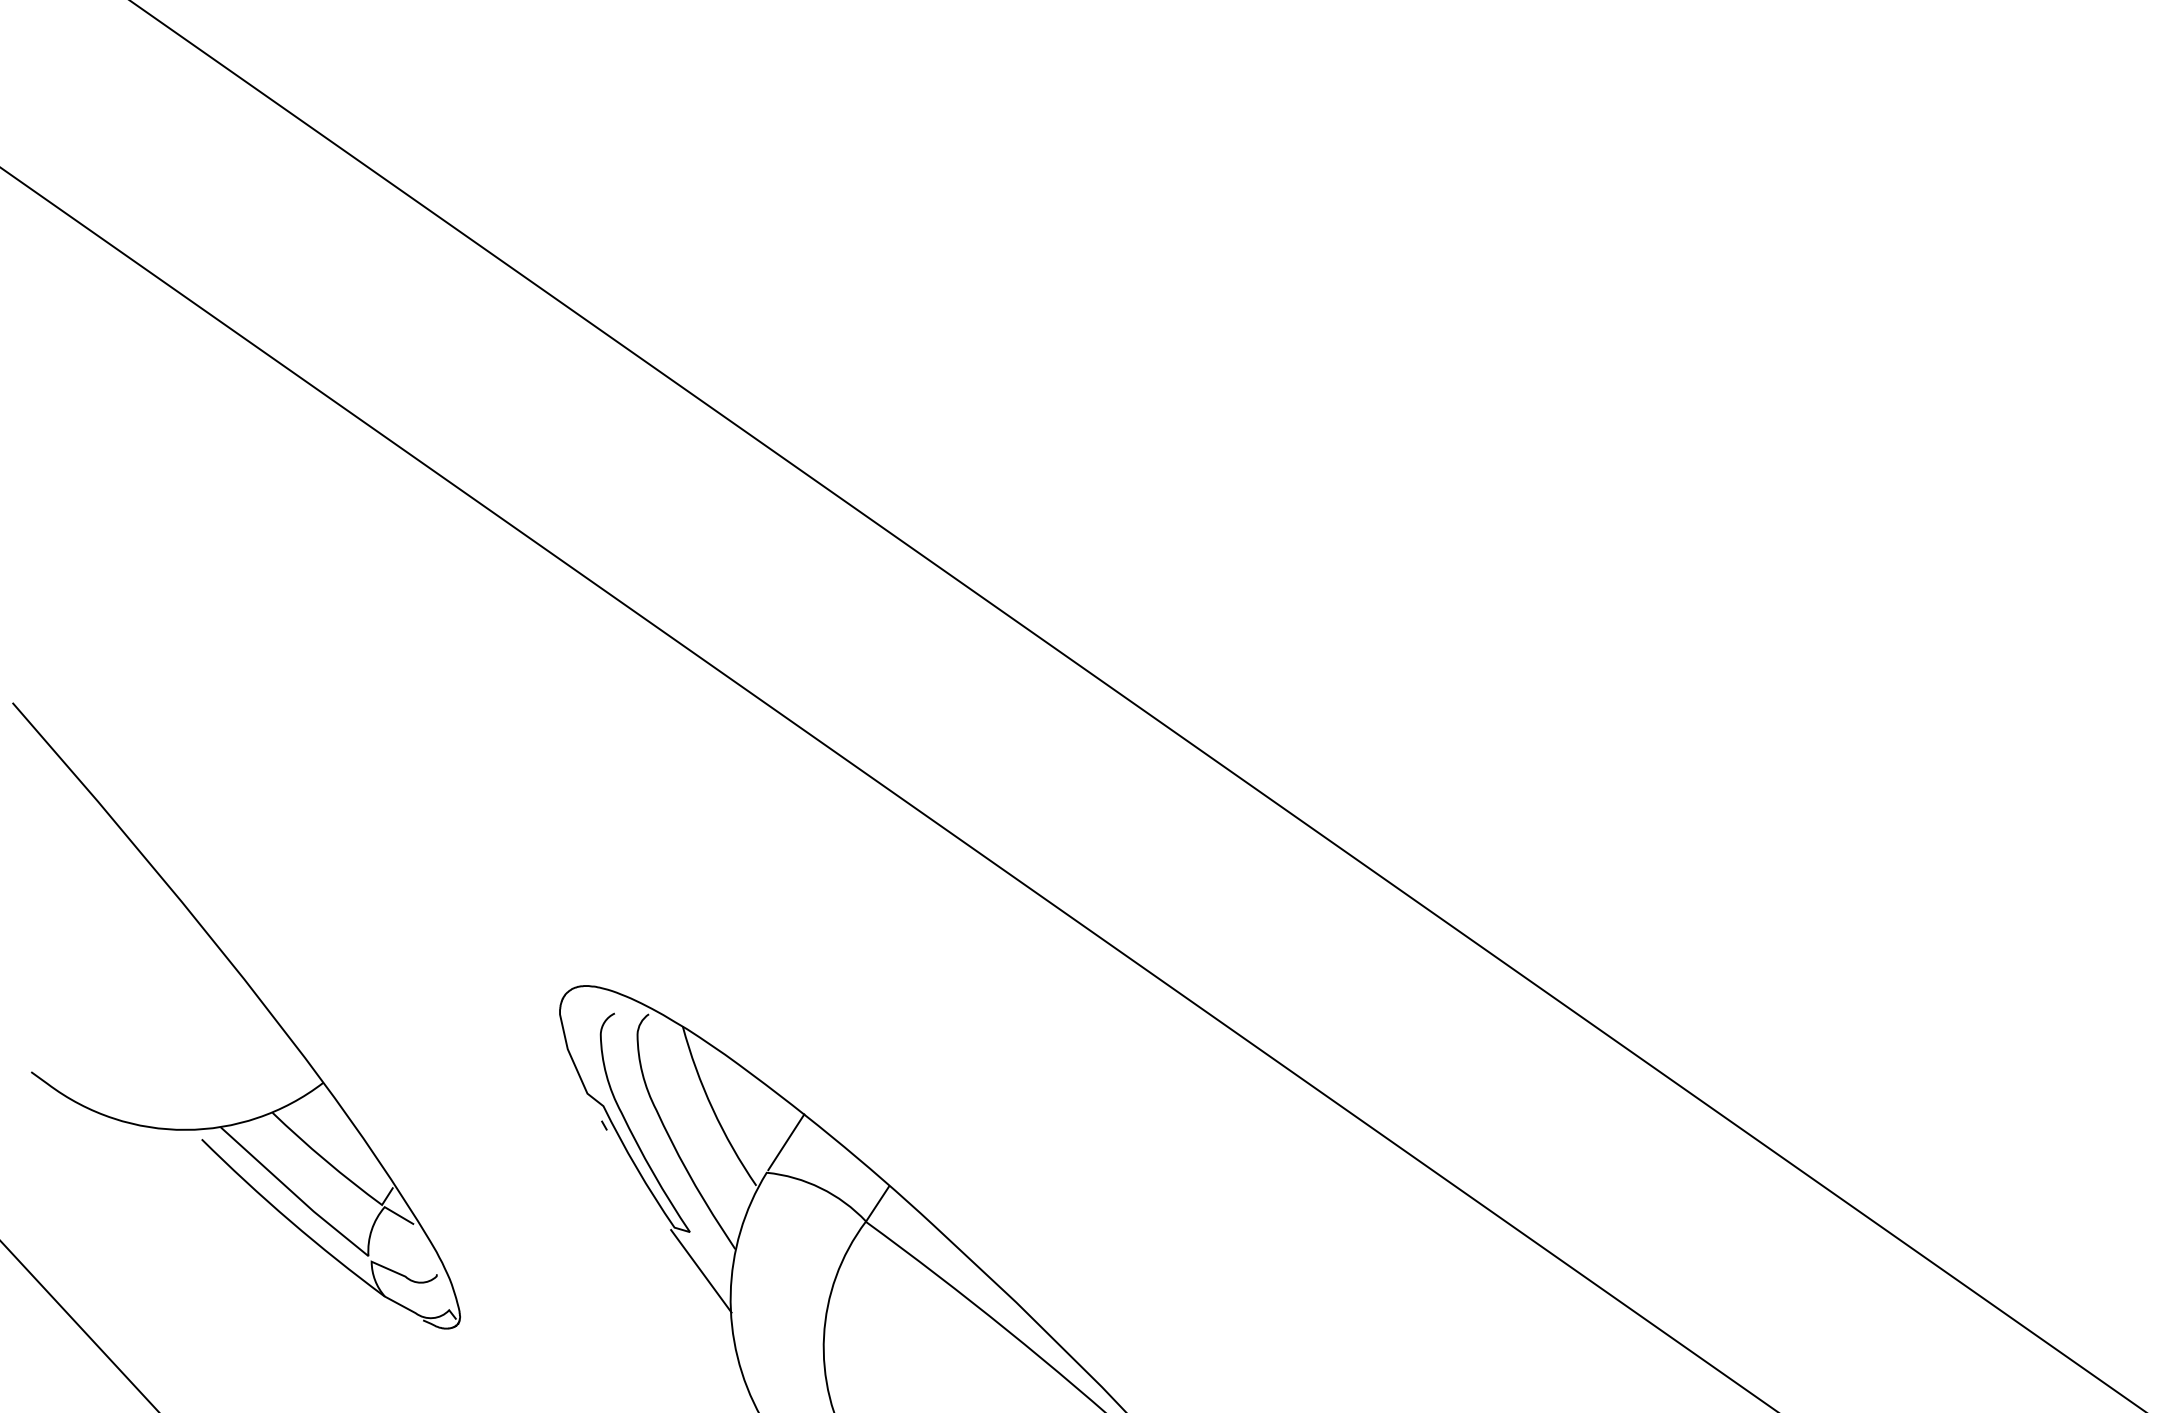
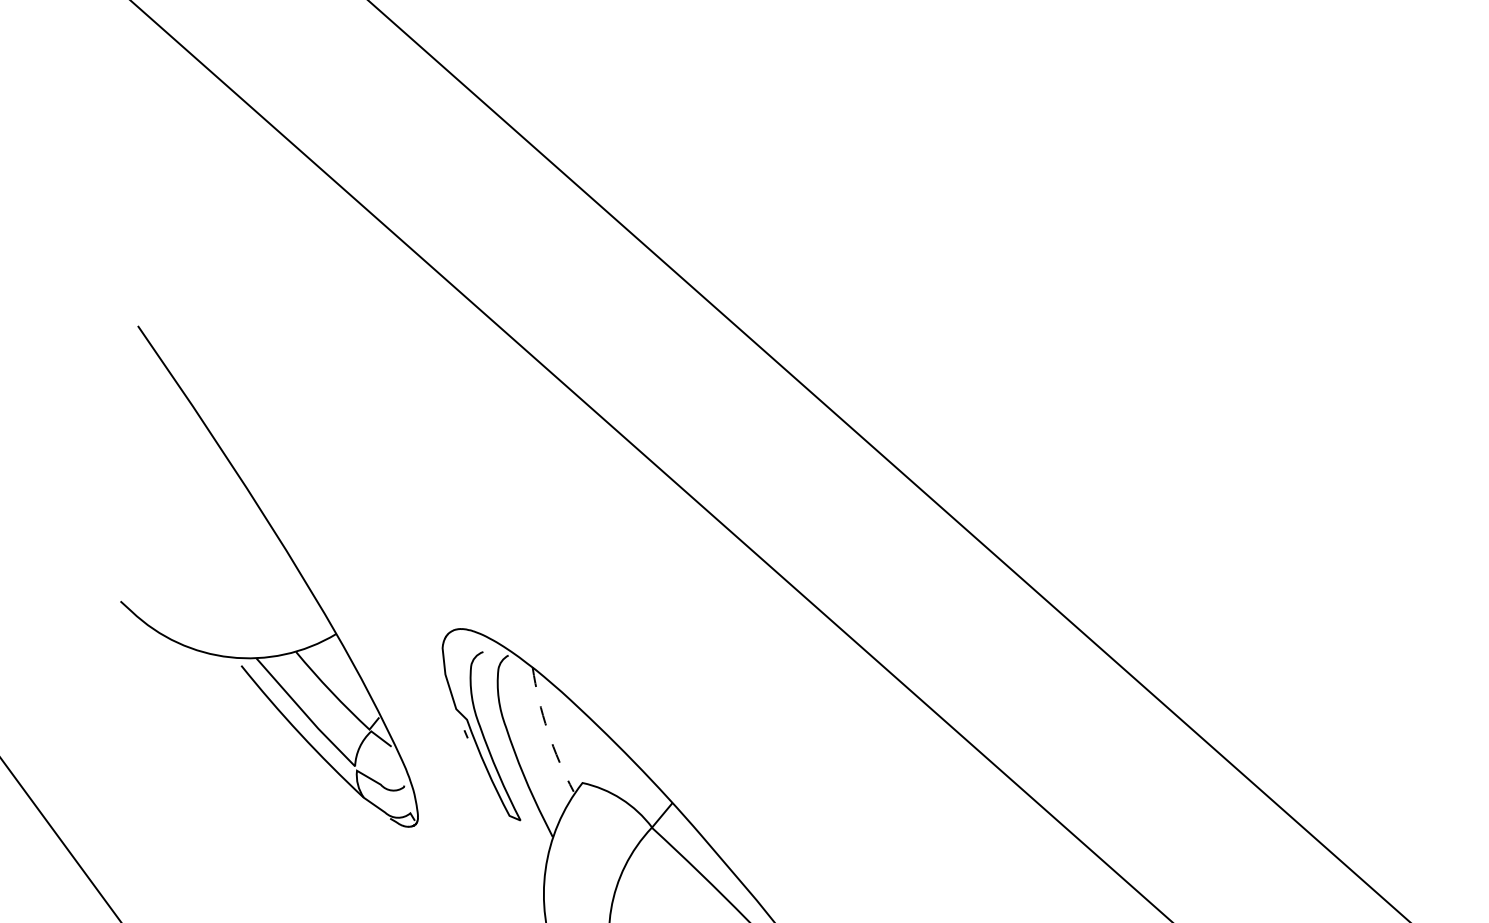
part: (257, 998) -> (294, 565), moved
arc: (712, 1109) -> (547, 731), solid -> dashed
line: (786, 1142) -> (599, 762), removed
line: (701, 1271) -> (525, 850), removed

